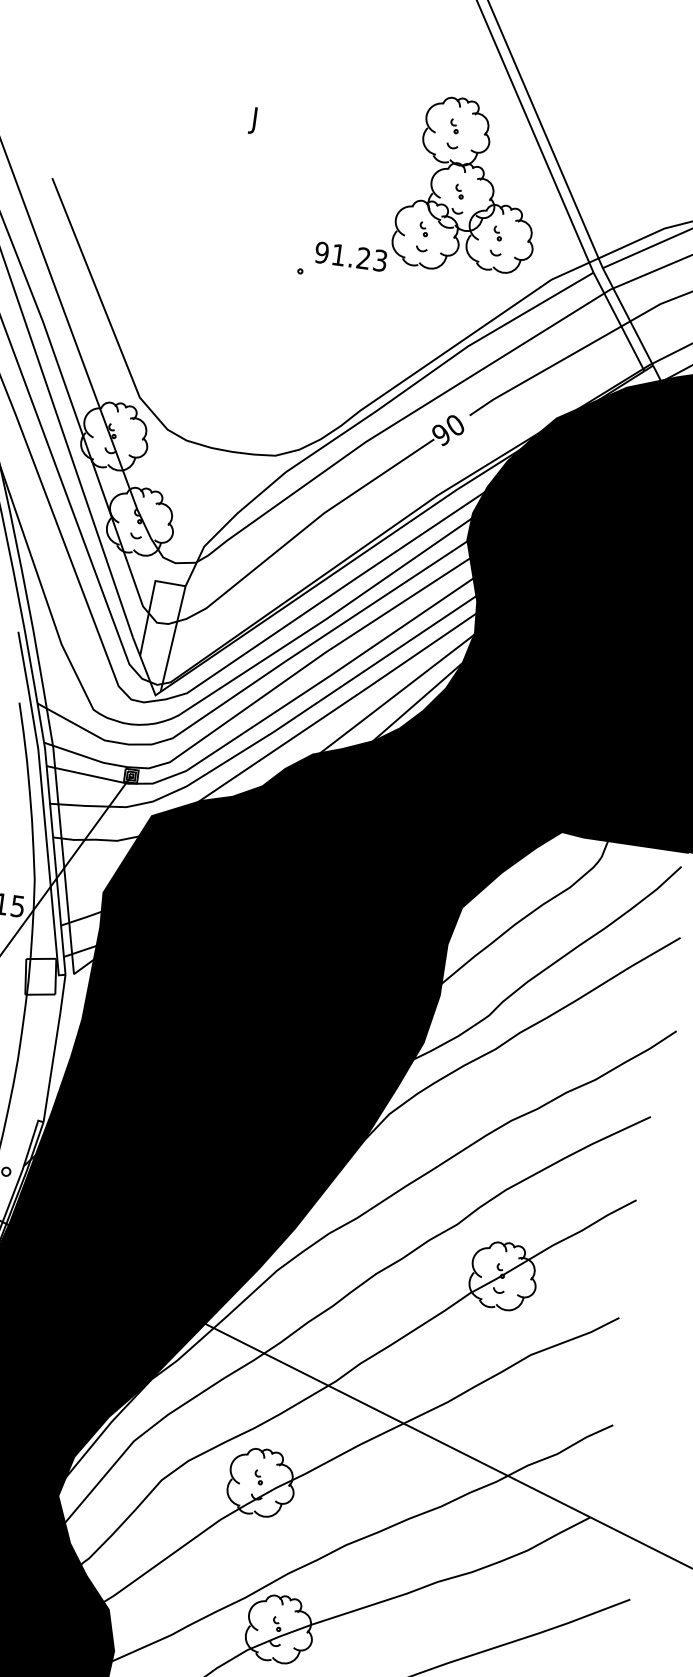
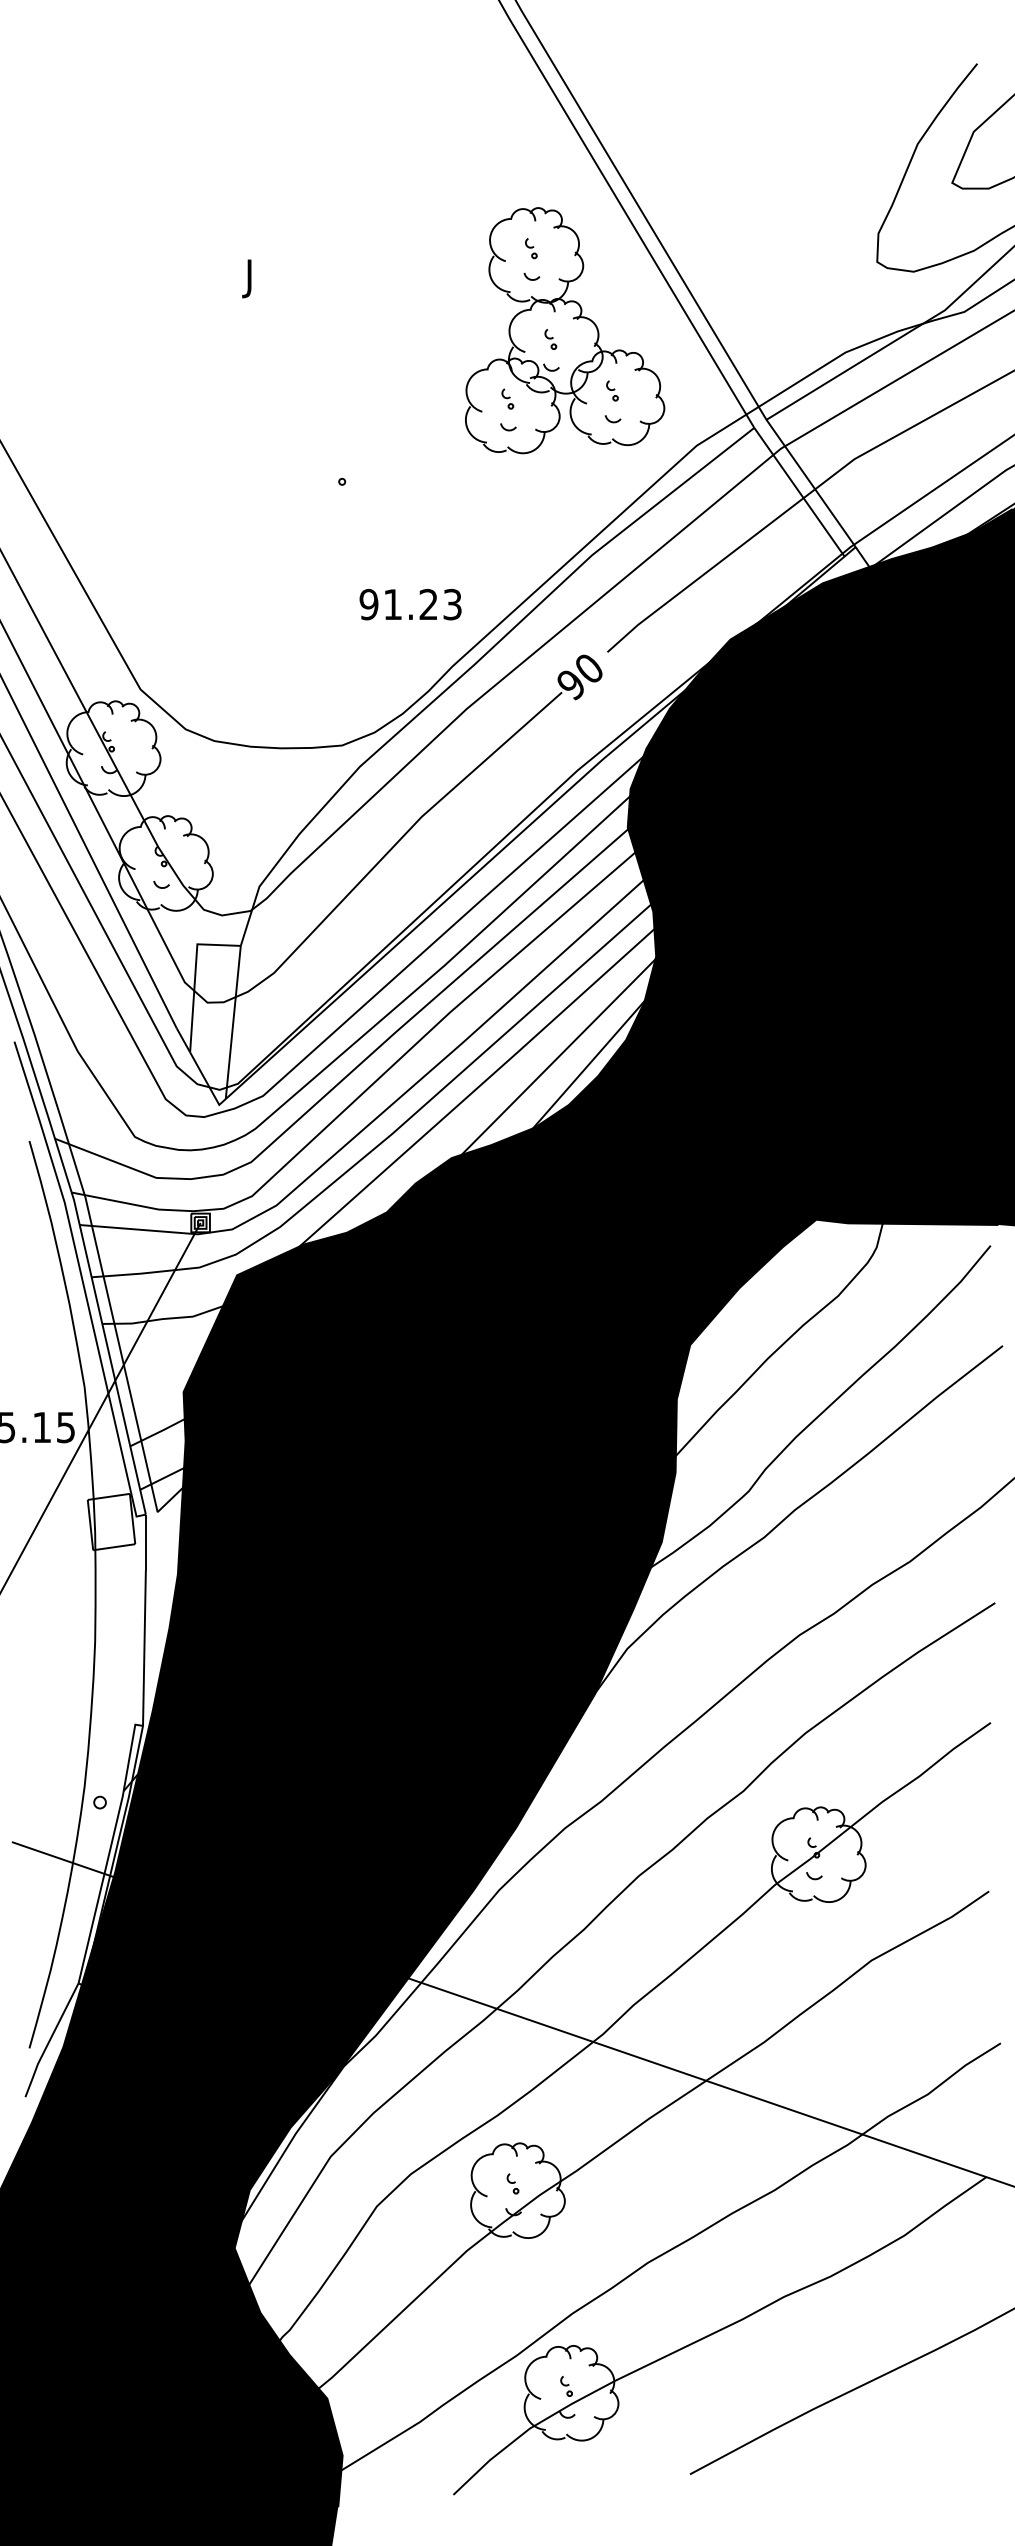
text: (350, 256) -> (410, 604), moved

